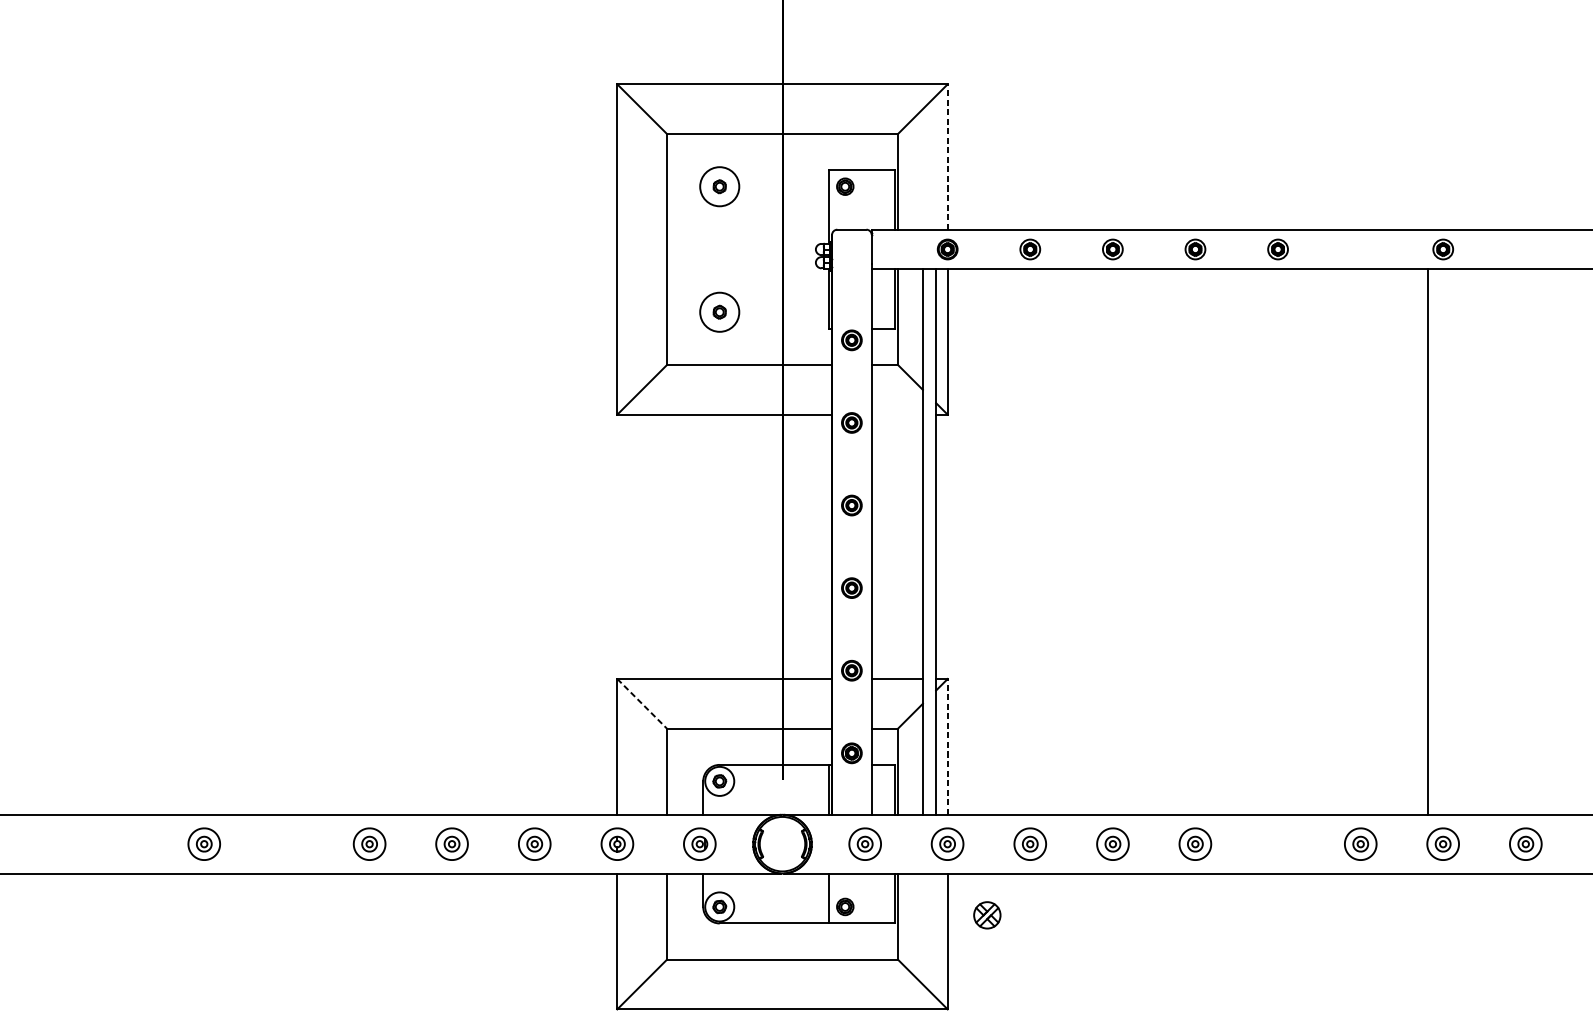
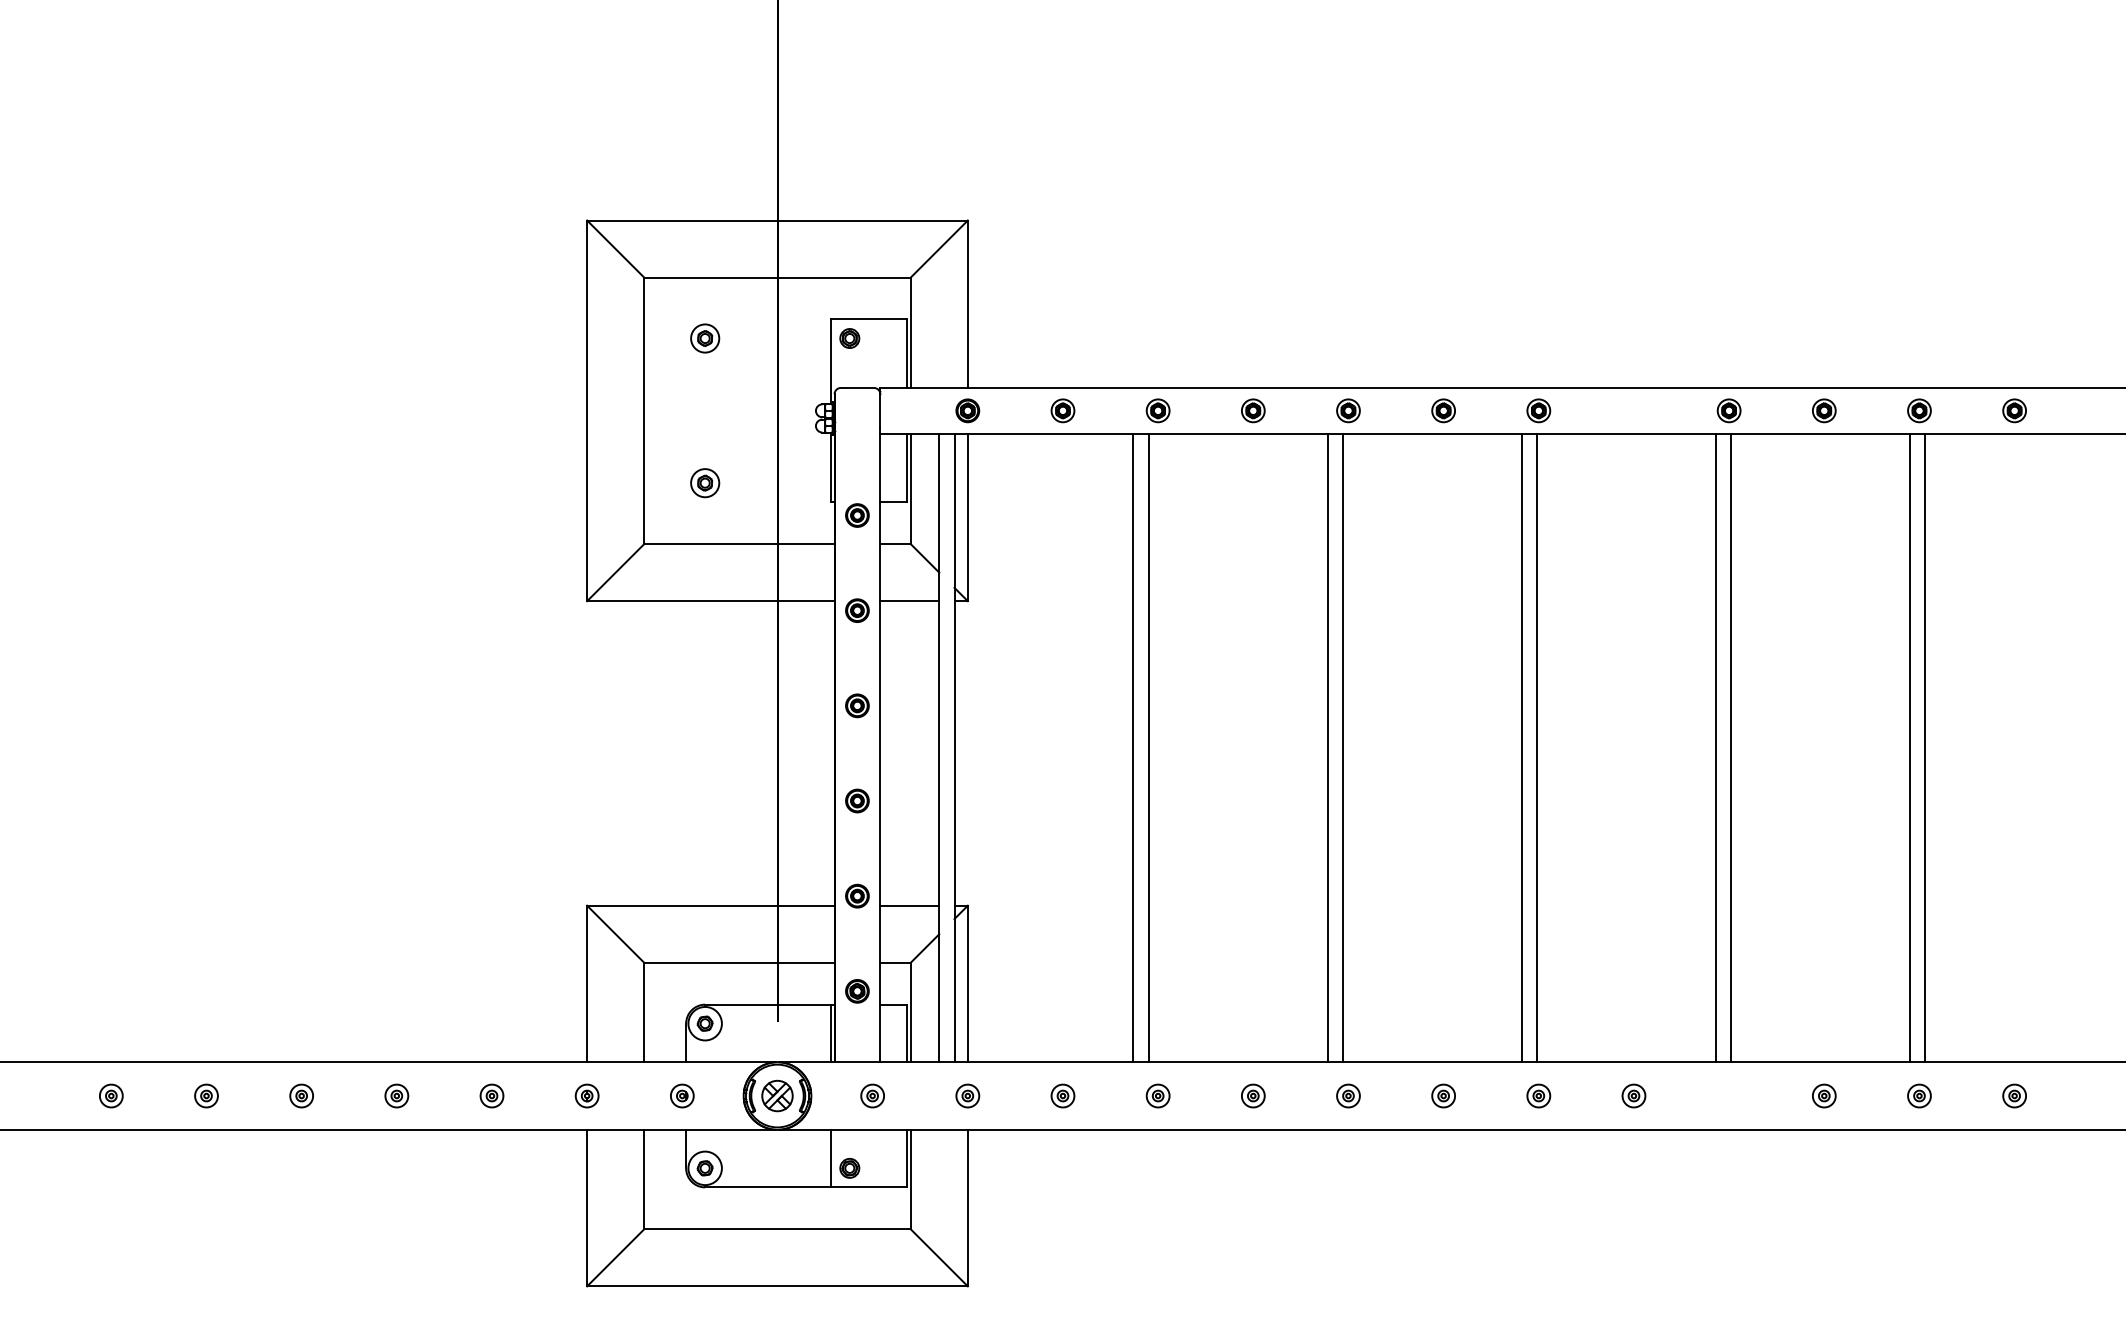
line: (947, 157) -> (967, 304), dashed -> solid
circle: (720, 186) -> (705, 338), size x0.62
part: (1360, 249) -> (1443, 410), added
circle: (720, 312) -> (705, 483), size x0.62
line: (897, 414) -> (909, 601), added
line: (1091, 541) -> (1133, 747), added
line: (1104, 541) -> (1148, 747), added
line: (1259, 541) -> (1327, 747), added
line: (1272, 541) -> (1342, 747), added
line: (1441, 541) -> (1536, 747), added
line: (642, 703) -> (616, 934), dashed -> solid
line: (947, 746) -> (967, 983), dashed -> solid
part: (204, 843) -> (111, 1095), size x0.62
part: (286, 843) -> (206, 1095), added
part: (369, 843) -> (301, 1095), size x0.62
part: (451, 843) -> (396, 1095), size x0.62
part: (534, 843) -> (491, 1095), size x0.62
part: (616, 843) -> (586, 1095), size x0.62
part: (700, 843) -> (682, 1095), size x0.62
part: (864, 843) -> (872, 1095), size x0.62
part: (947, 843) -> (967, 1095), size x0.62
part: (1029, 843) -> (1062, 1095), size x0.62
part: (1112, 843) -> (1157, 1095), size x0.62
part: (1195, 843) -> (1253, 1095), size x0.62
part: (1278, 843) -> (1348, 1095), added
part: (1360, 843) -> (1443, 1095), size x0.62
part: (1442, 843) -> (1538, 1095), size x0.62
part: (1525, 843) -> (1633, 1095), size x0.62
part: (987, 914) -> (777, 1095), moved

